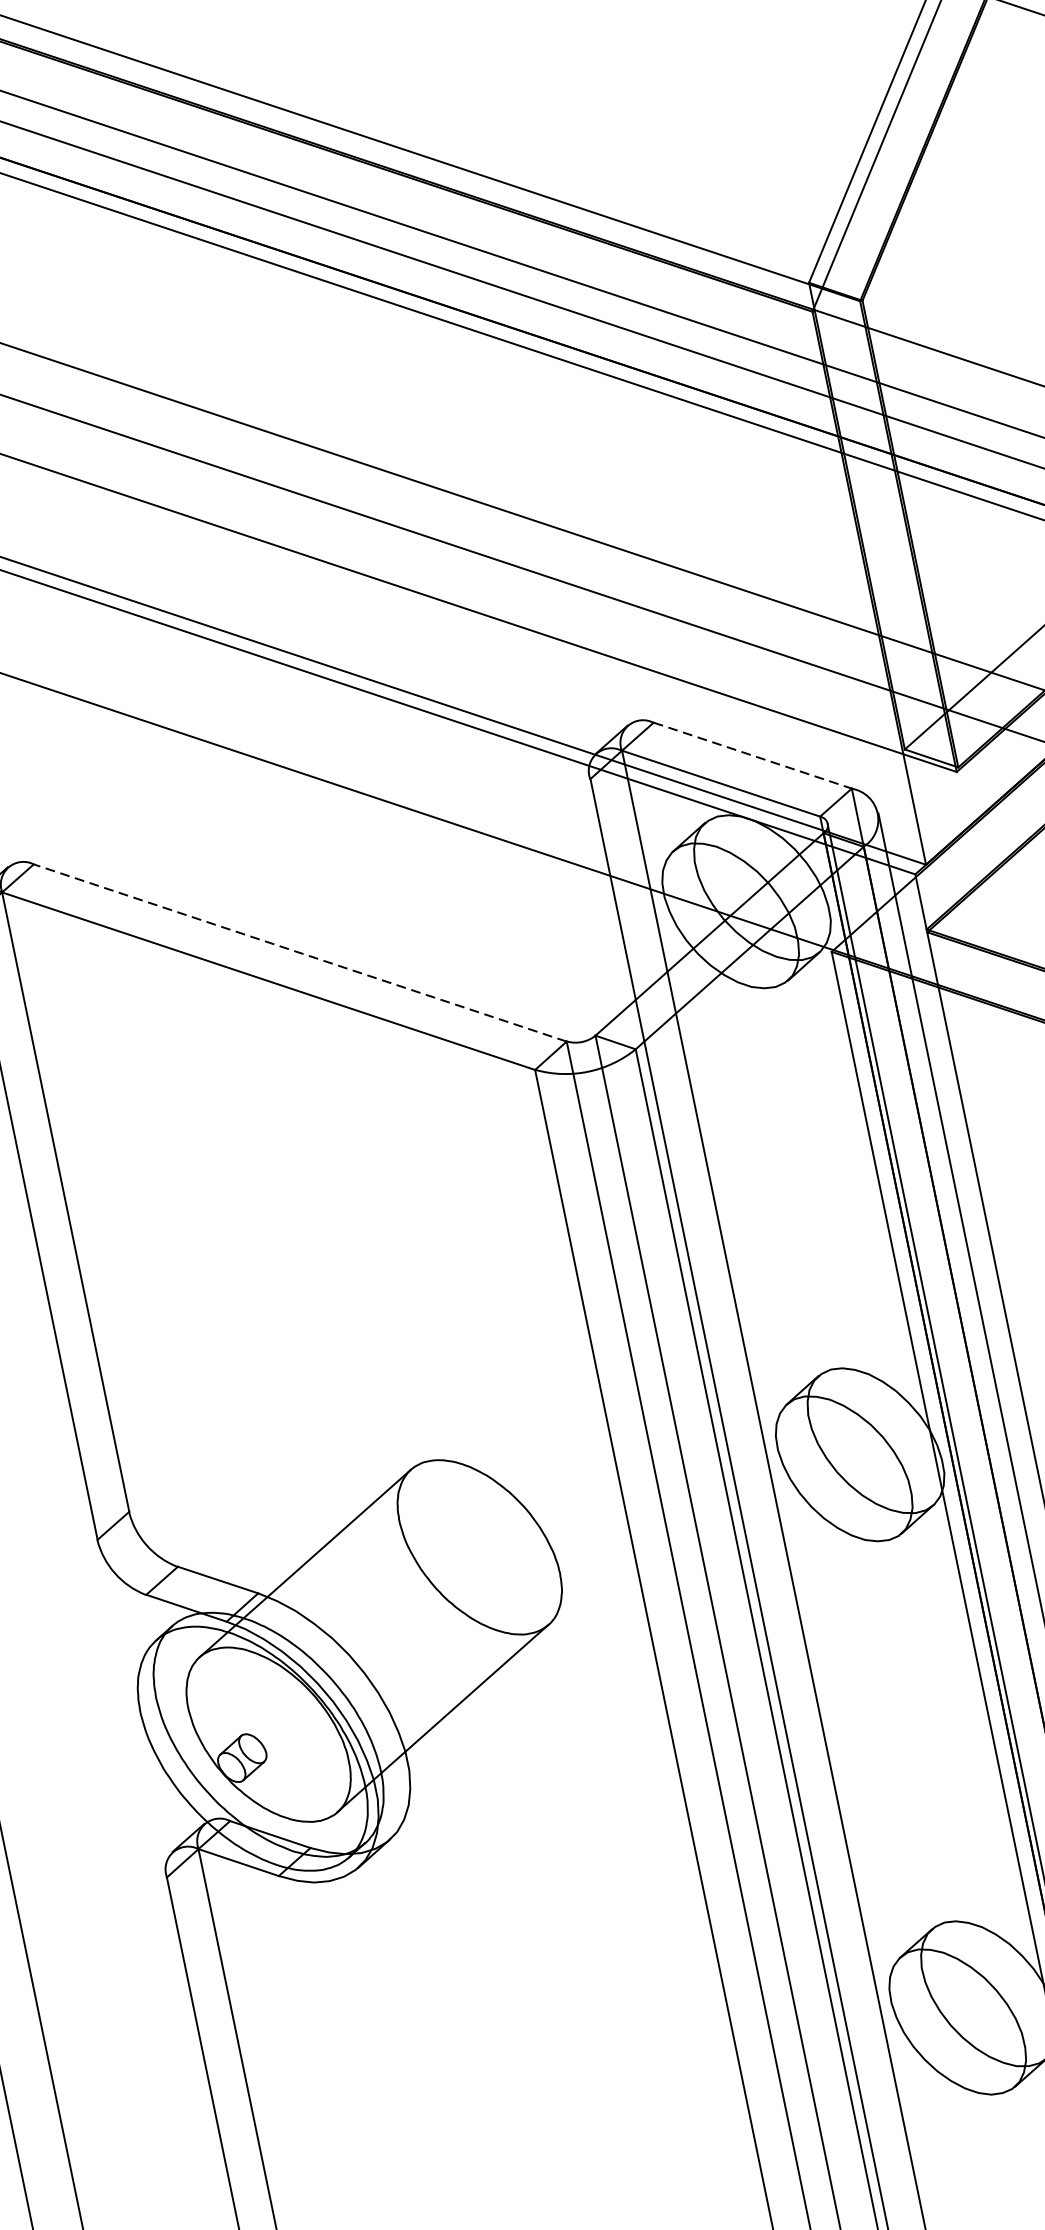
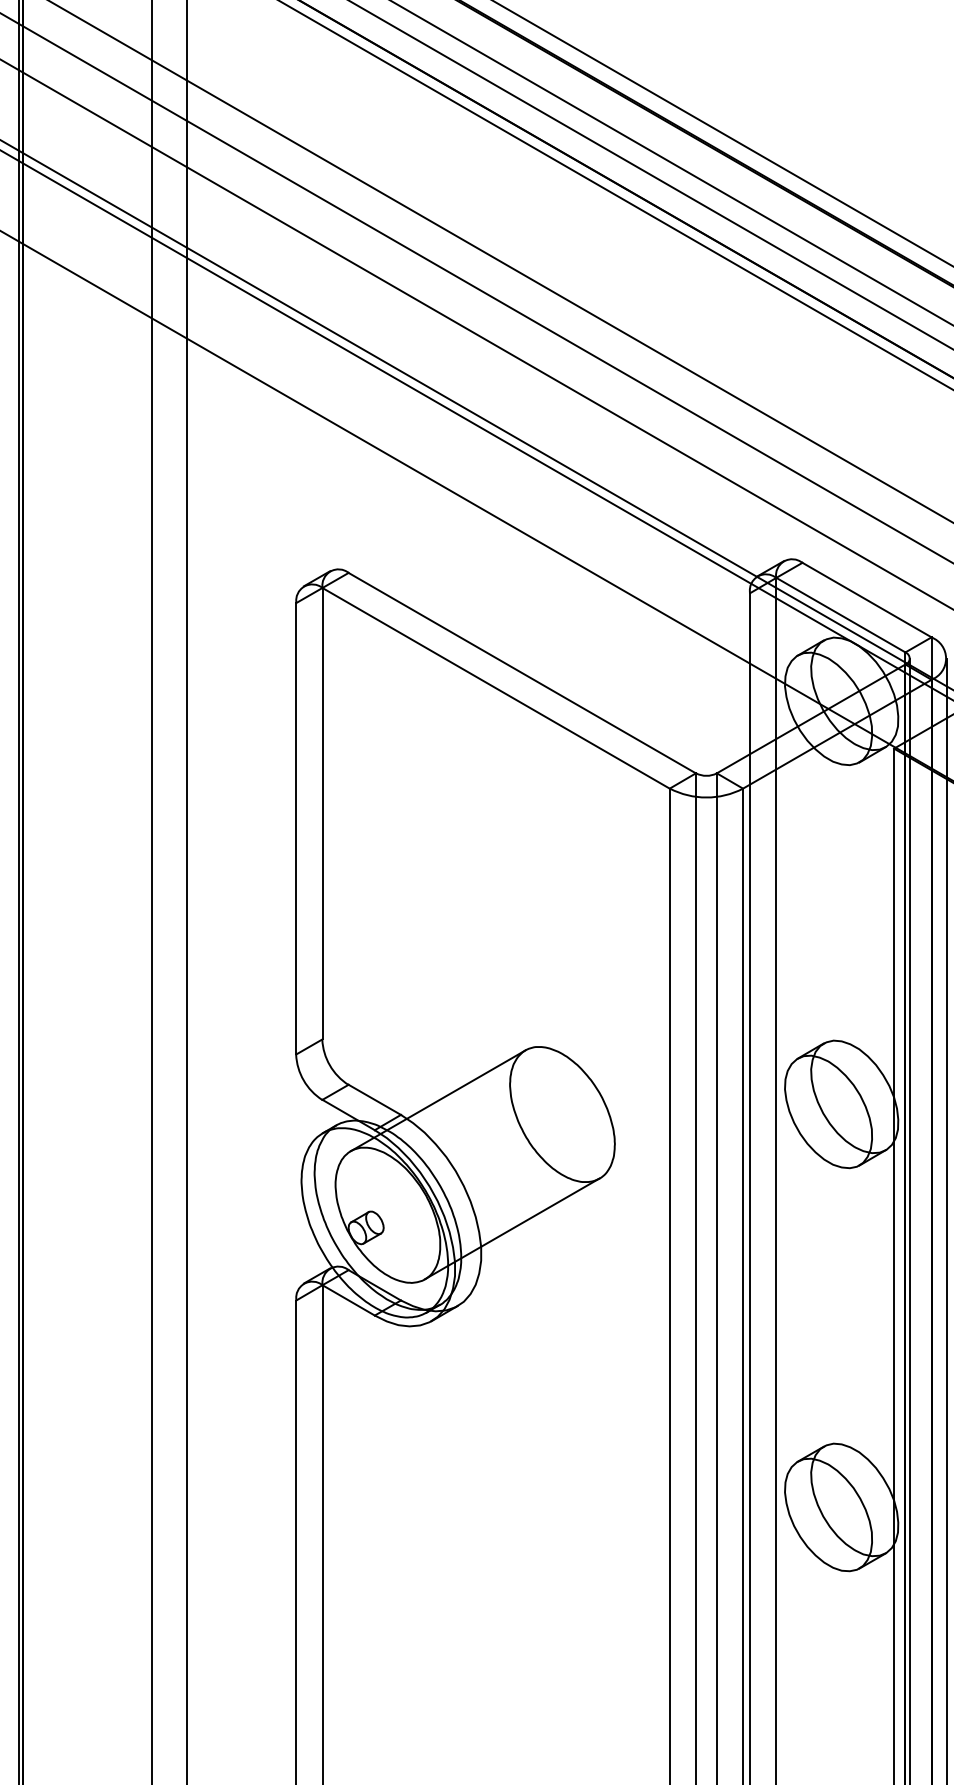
line: (753, 756) -> (867, 600), dashed -> solid
line: (299, 952) -> (521, 672), dashed -> solid

